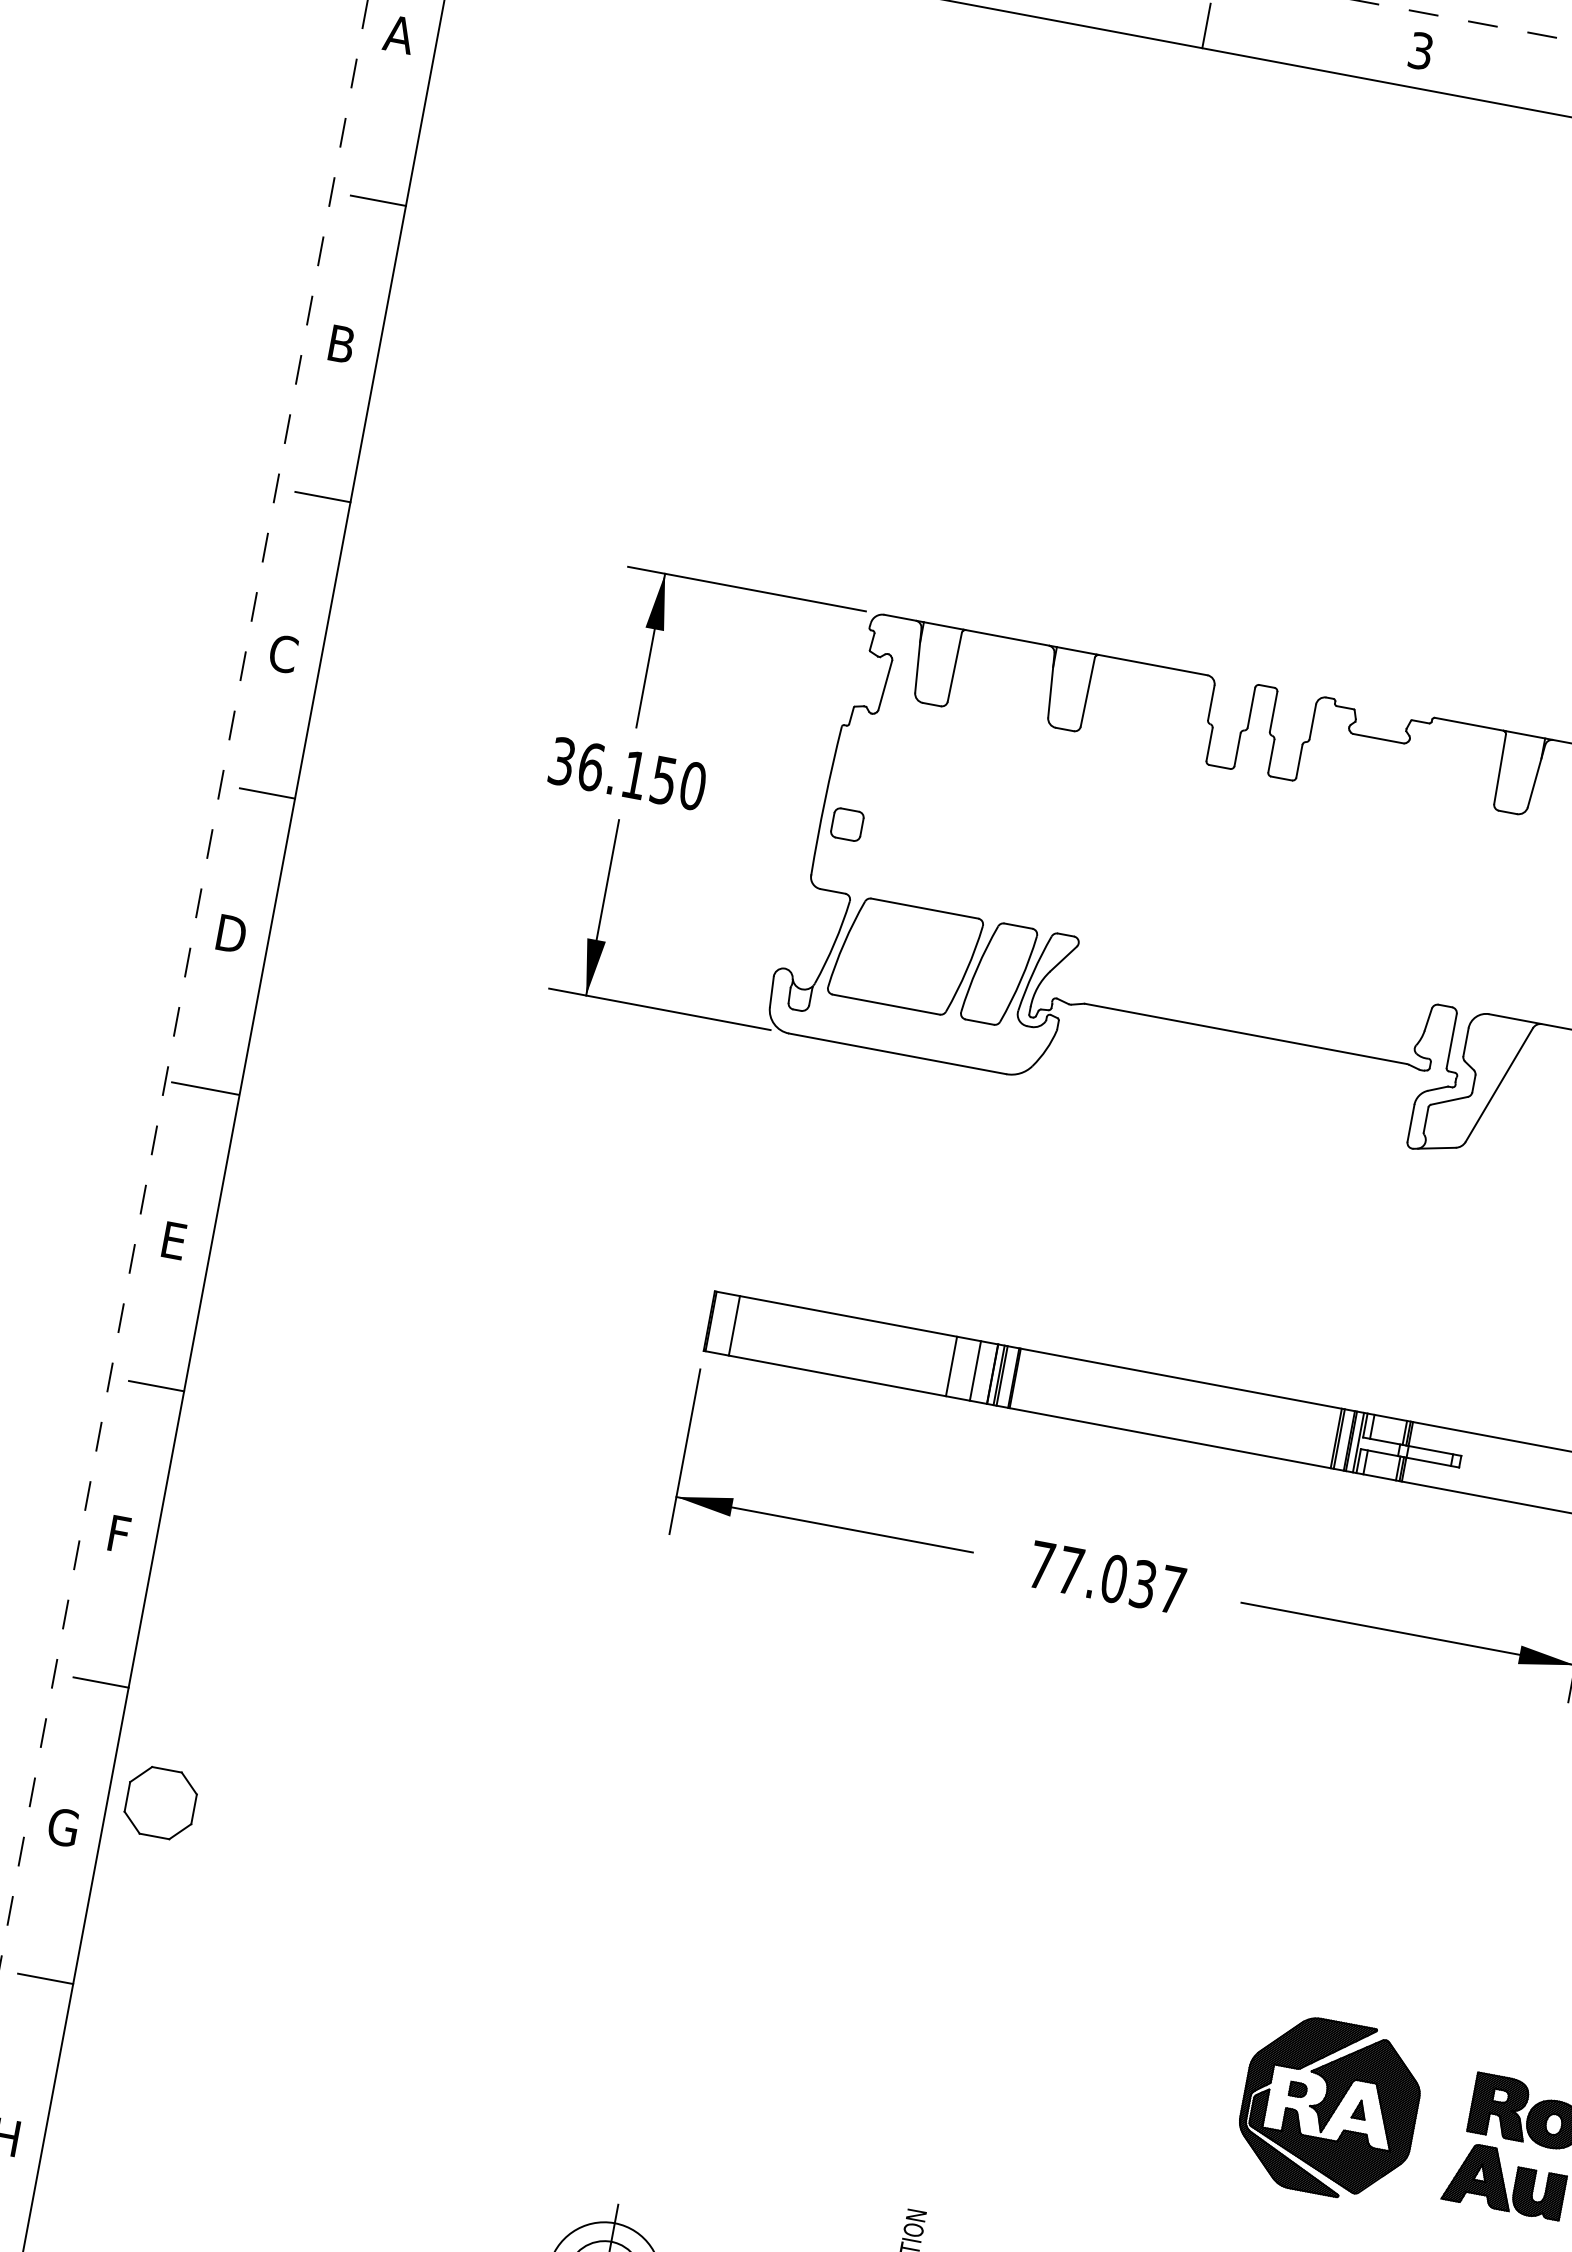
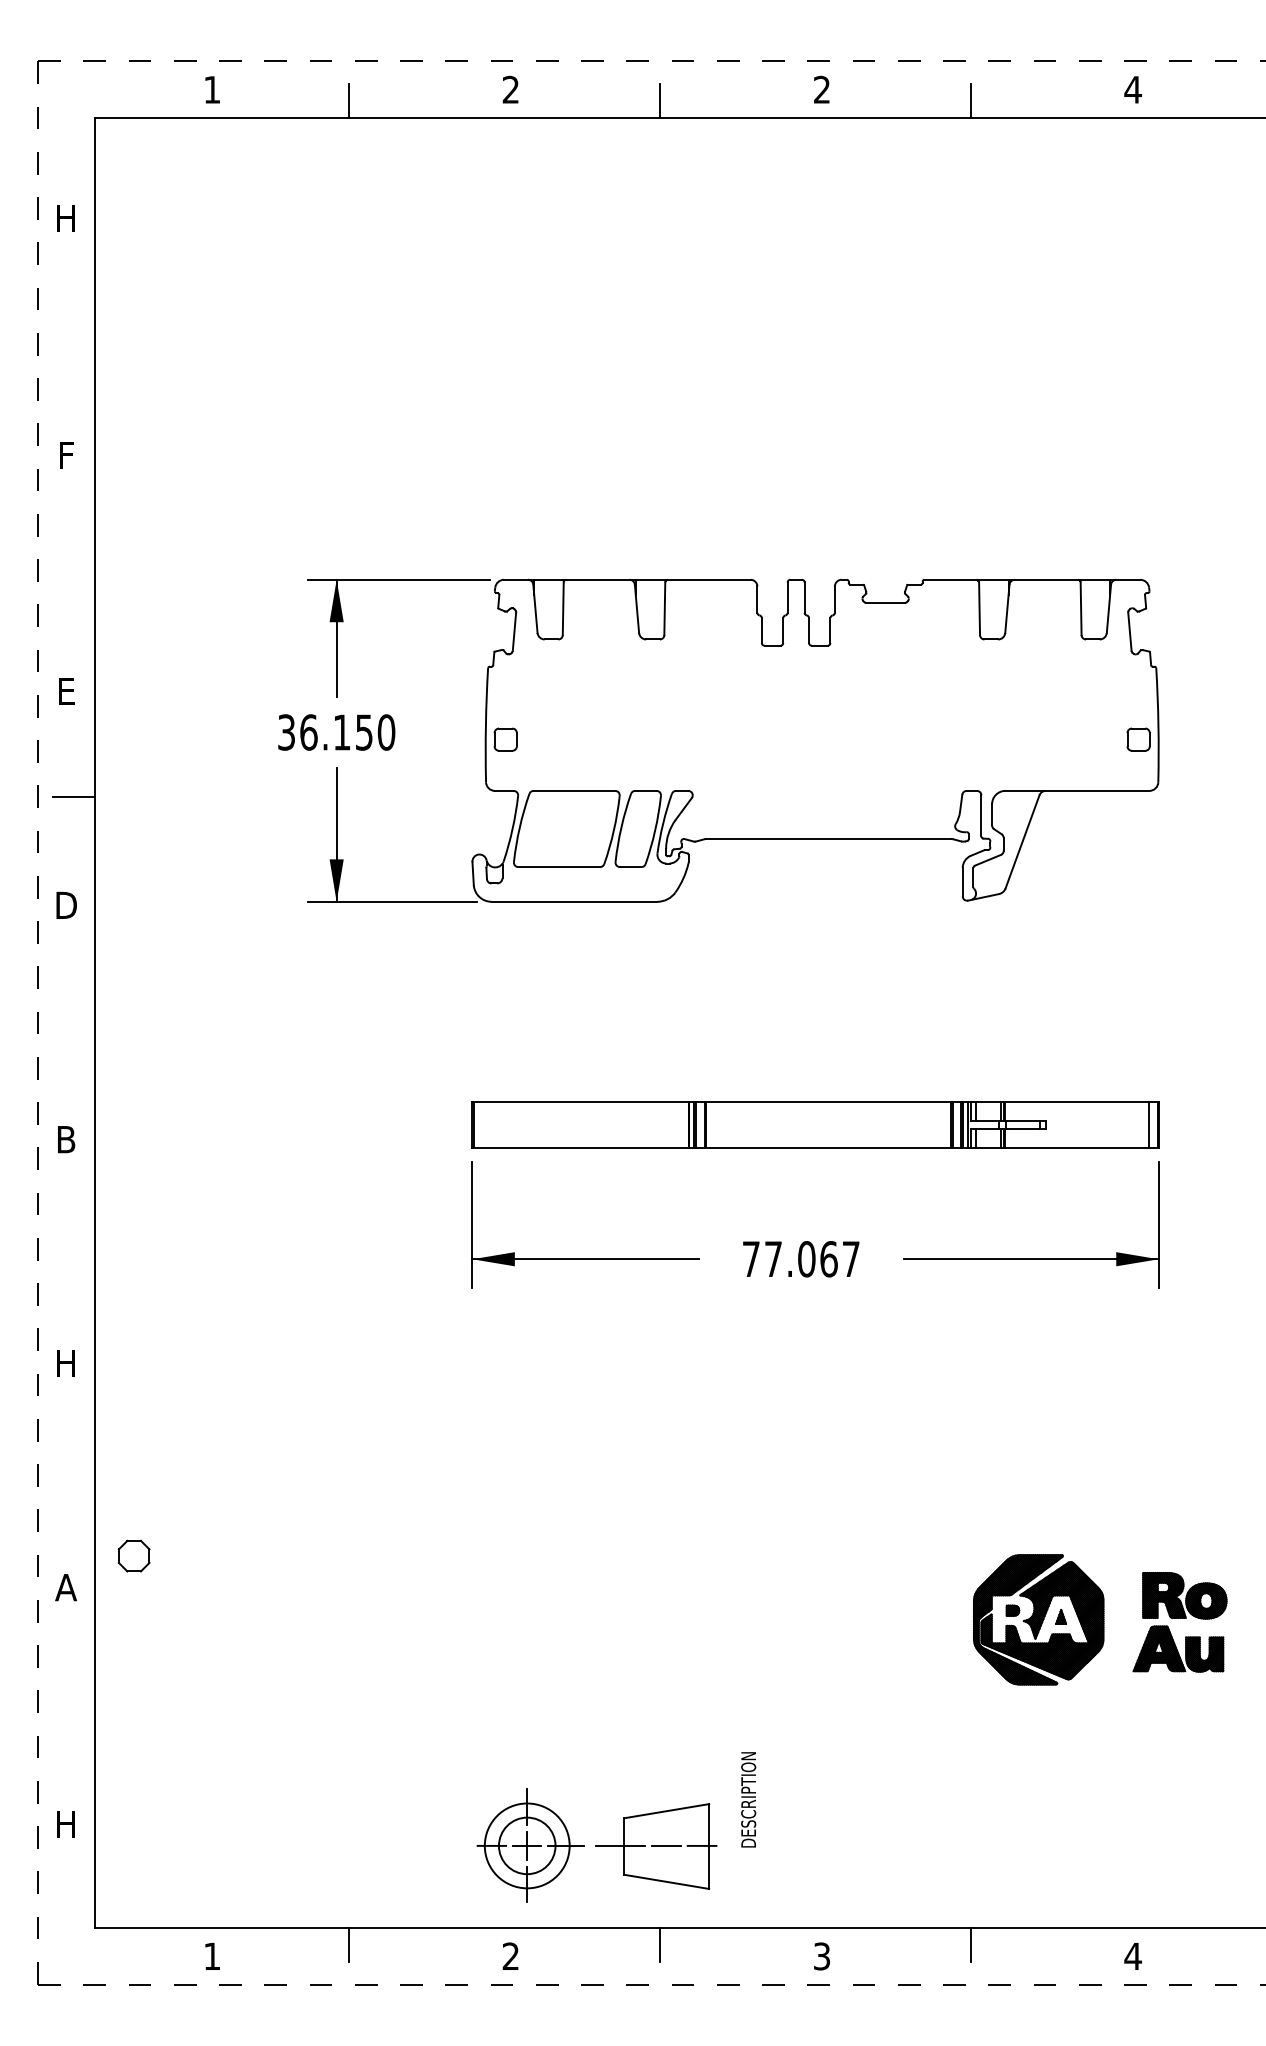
text: (398, 34) -> (65, 218), A -> H
text: (1421, 50) -> (822, 89), 3 -> 2
line: (378, 201) -> (73, 344), removed
text: (342, 343) -> (66, 454), B -> F
line: (322, 497) -> (73, 570), removed
text: (282, 653) -> (65, 691), C -> E
line: (205, 1087) -> (68, 1022), removed
text: (174, 1240) -> (66, 1139), E -> B
line: (734, 1325) -> (491, 1124), removed
line: (951, 1365) -> (657, 1124), removed
line: (975, 1370) -> (675, 1124), removed
line: (156, 1386) -> (73, 1249), removed
text: (117, 1533) -> (65, 1363), F -> H
text: (1142, 1584) -> (828, 1259), 77.037 -> 77.067
line: (100, 1682) -> (73, 1475), removed
part: (159, 1801) -> (133, 1555), size x0.6
text: (62, 1827) -> (65, 1587), G -> A
line: (45, 1978) -> (73, 1701), removed

